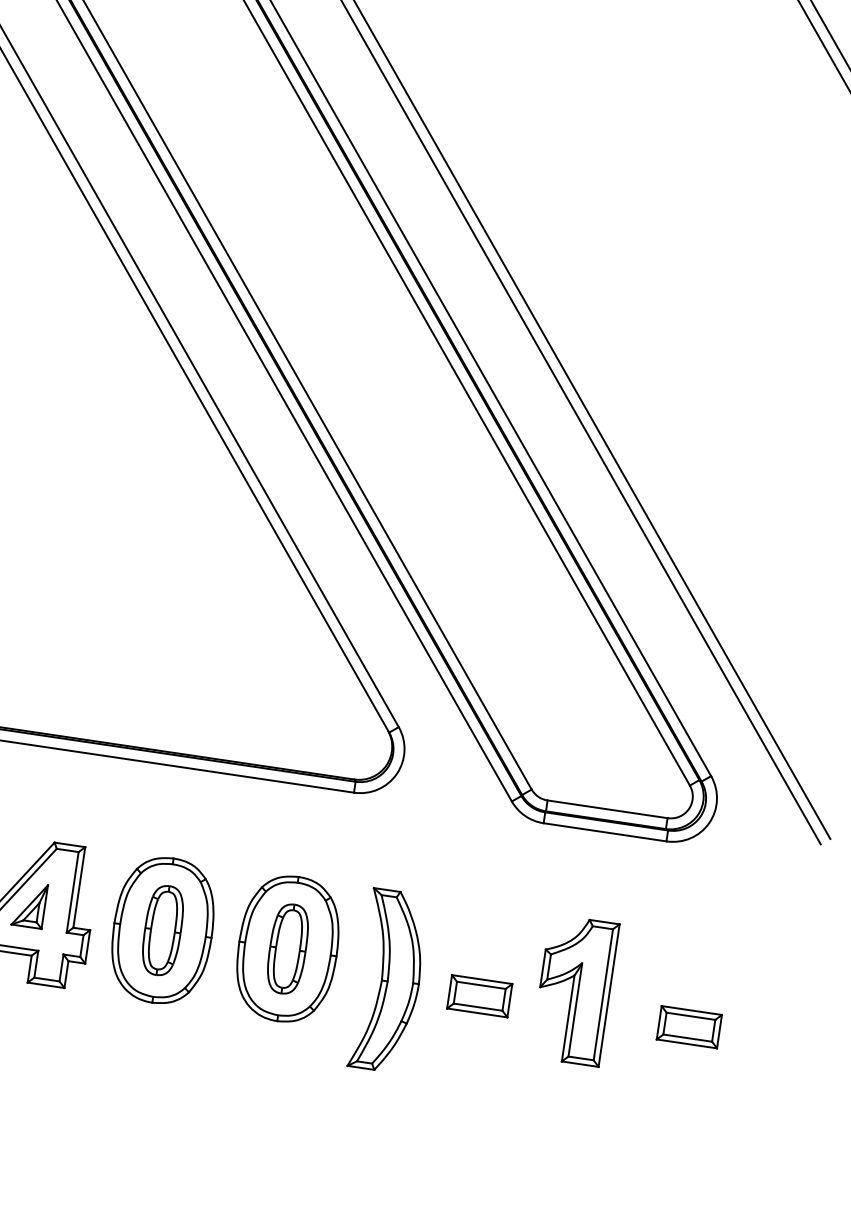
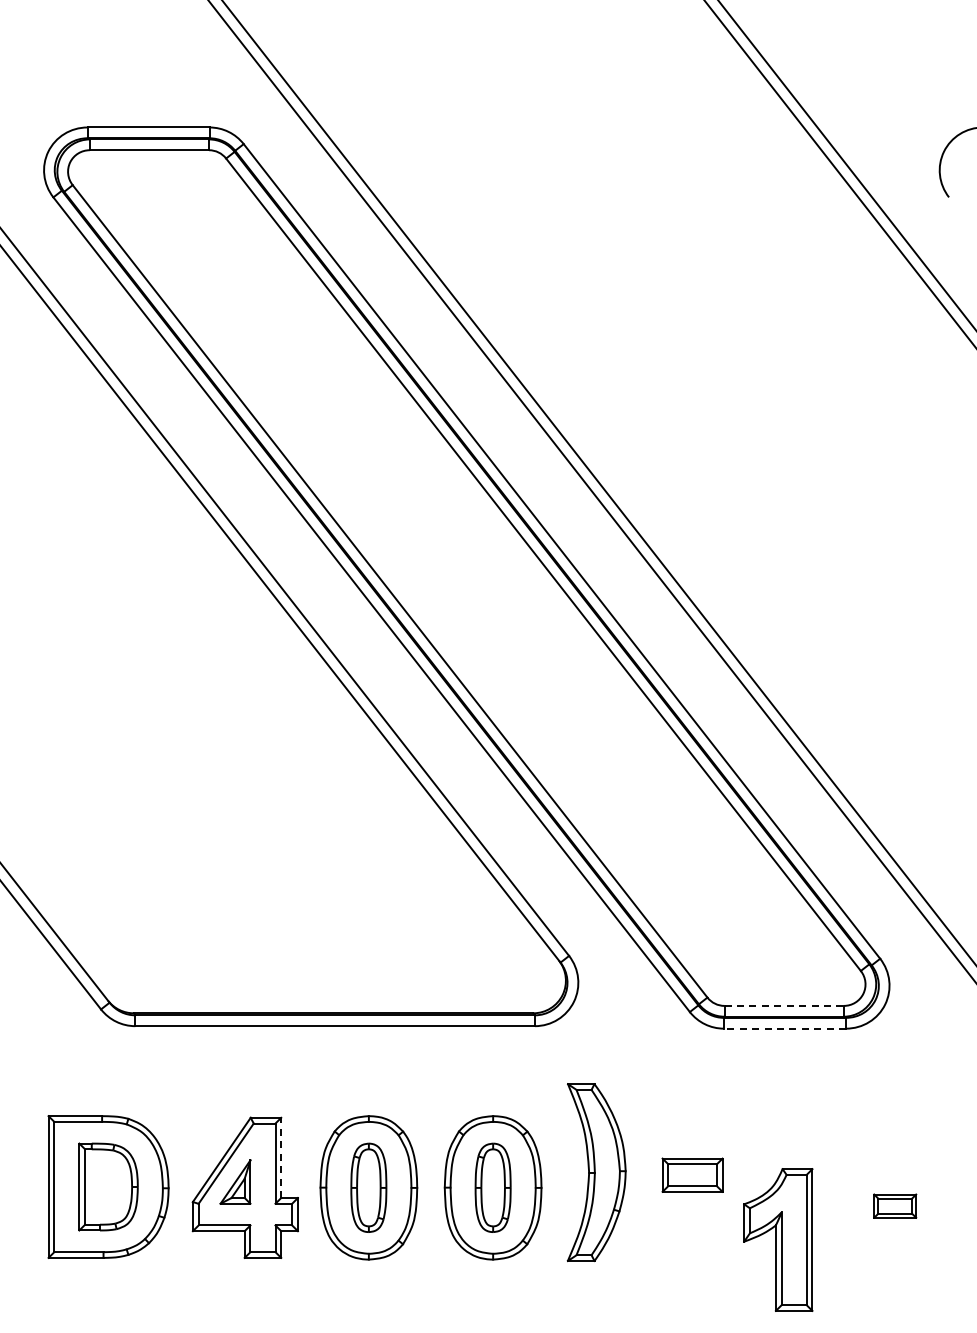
line: (607, 808) -> (784, 1005), solid -> dashed
line: (604, 832) -> (784, 1028), solid -> dashed
line: (79, 887) -> (281, 1157), solid -> dashed
part: (389, 981) -> (596, 1172), moved
part: (575, 990) -> (778, 1239), moved
part: (479, 995) -> (692, 1174), moved
part: (689, 1026) -> (895, 1205), size x0.7

